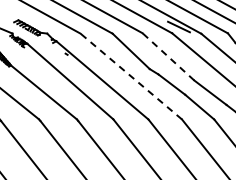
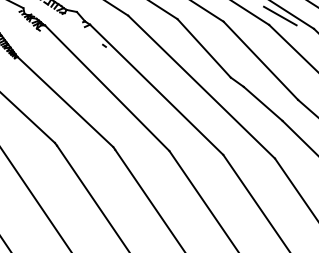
line: (168, 56) -> (260, 60), dashed -> solid
line: (130, 76) -> (200, 86), dashed -> solid

